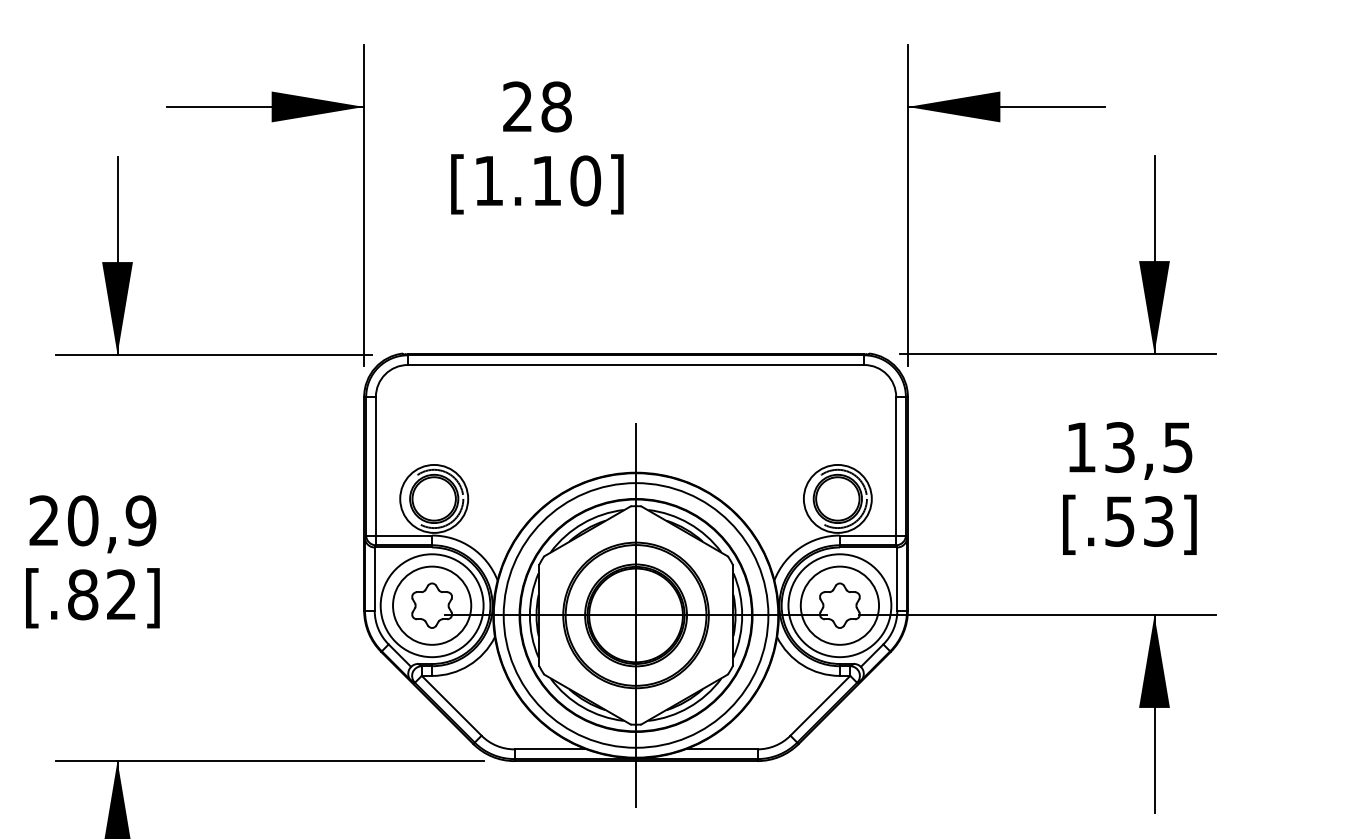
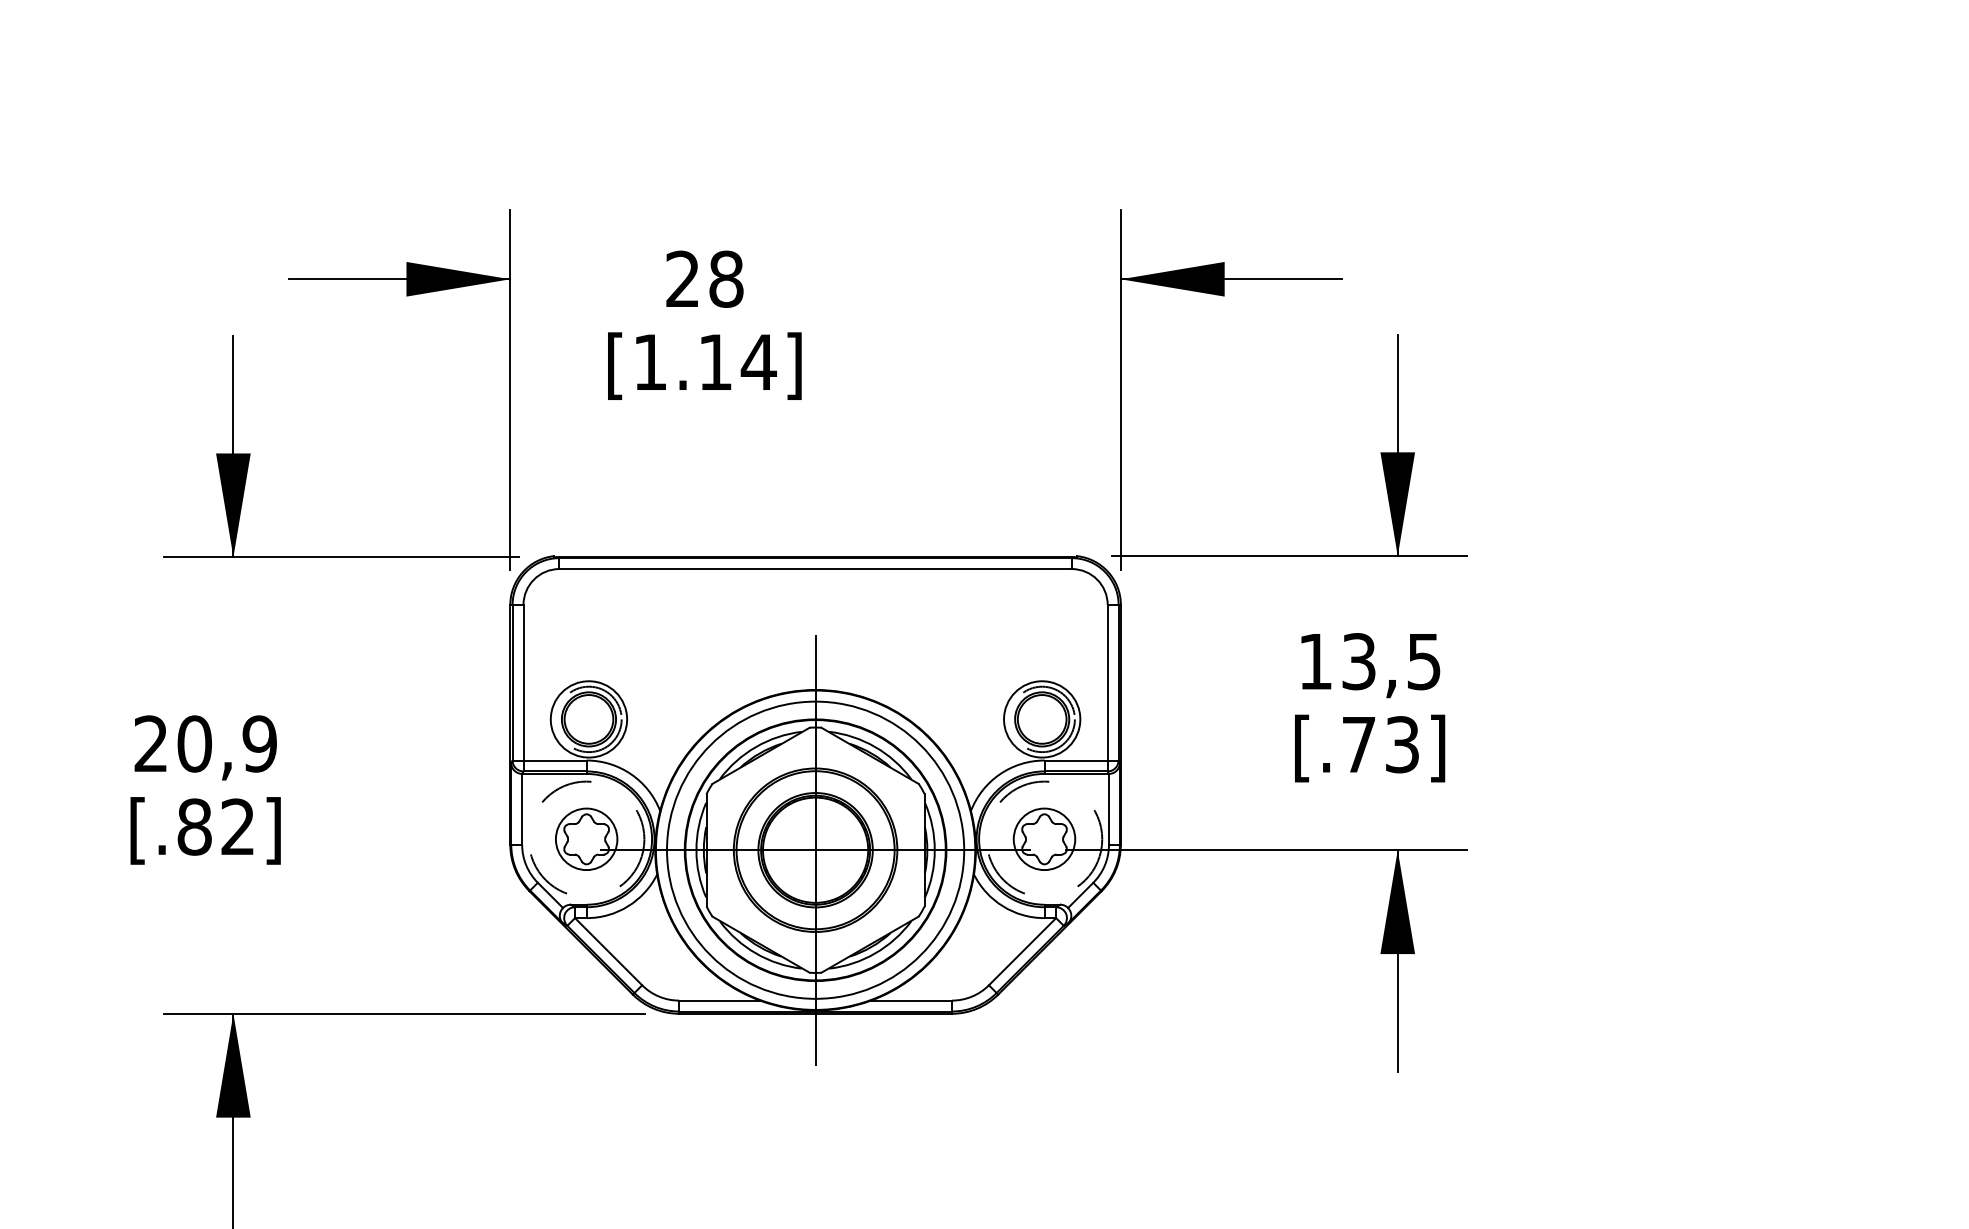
text: (585, 181) -> (758, 362), [1.10] -> [1.14]
text: (1119, 522) -> (1358, 745), [.53] -> [.73]
circle: (432, 605) -> (586, 839), size x0.7
circle: (432, 605) -> (586, 839), solid -> dashed
circle: (839, 605) -> (1044, 839), size x0.7
circle: (839, 605) -> (1044, 839), solid -> dashed

